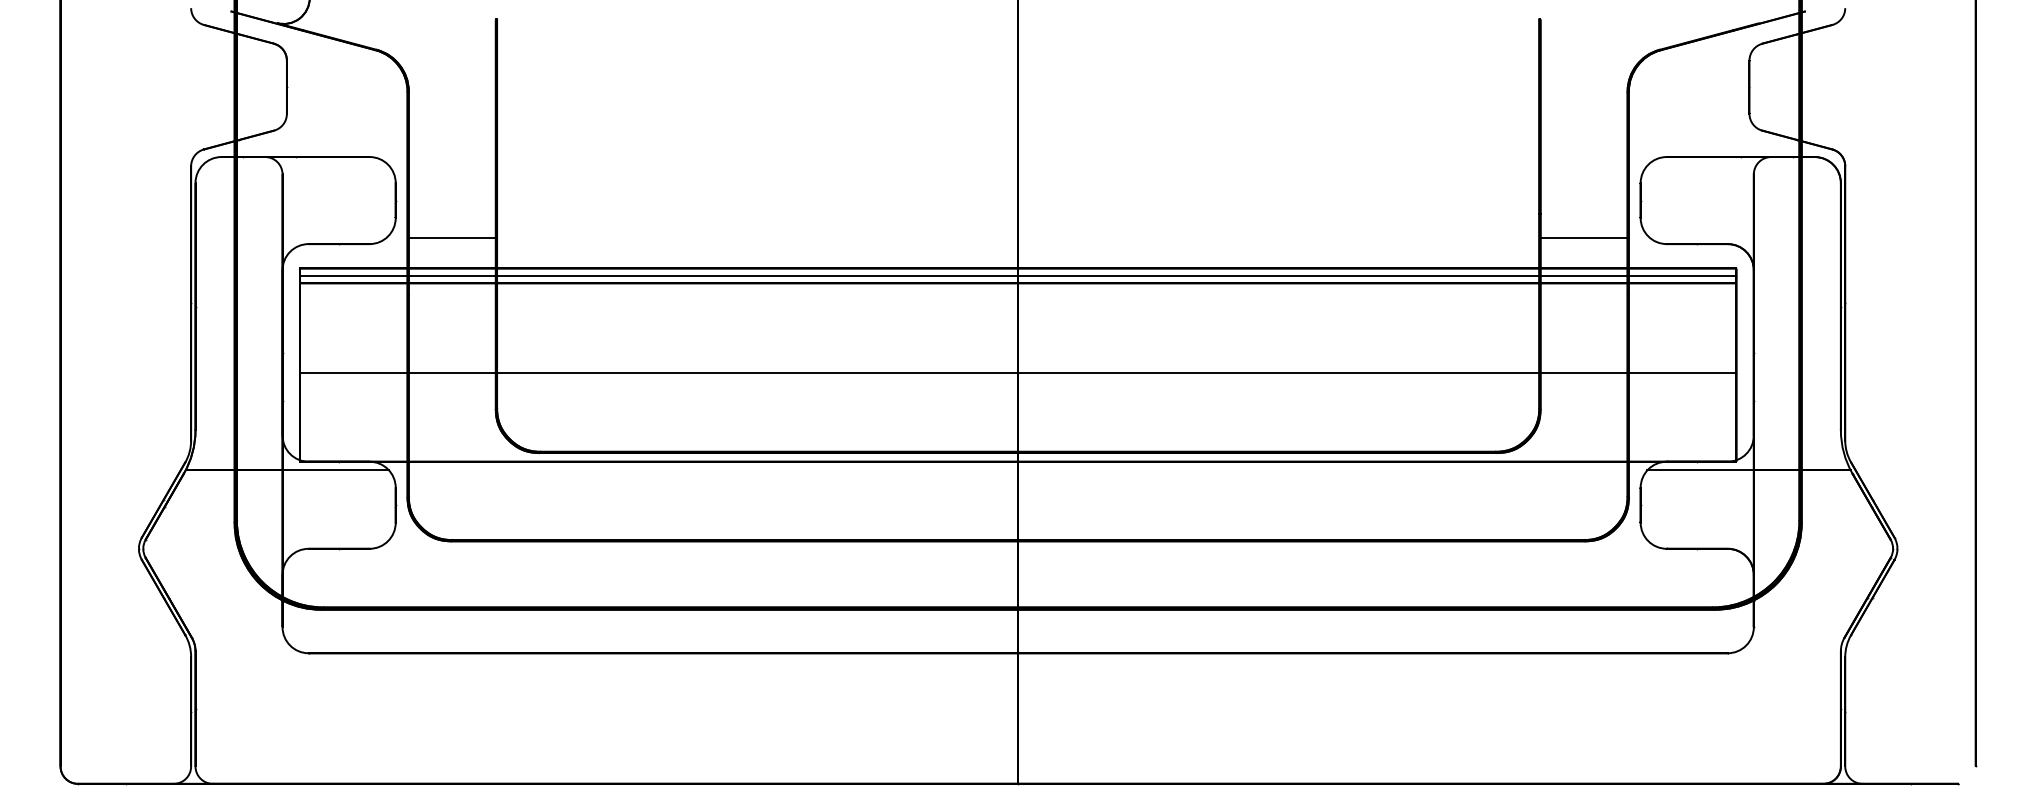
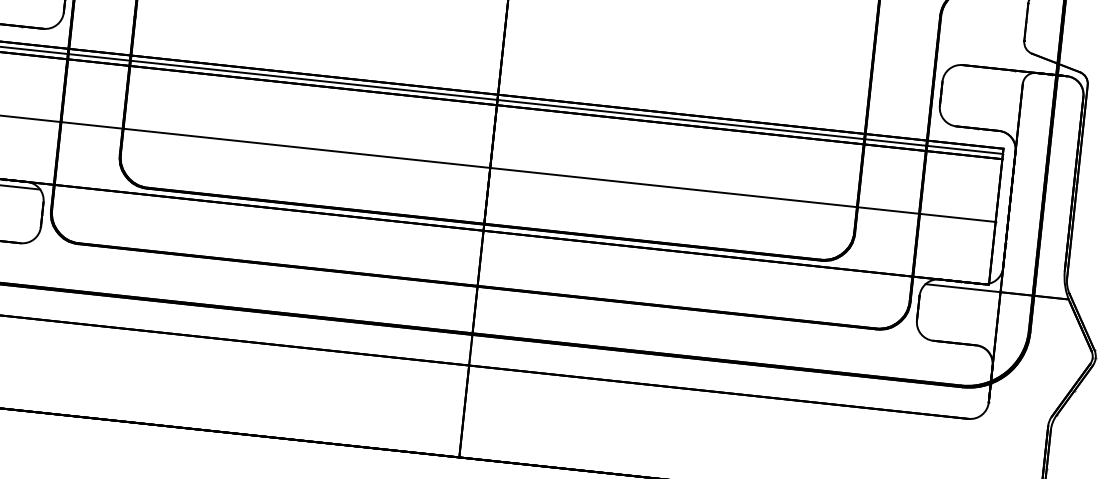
line: (451, 238) -> (101, 31), removed
line: (1583, 238) -> (898, 116), removed

